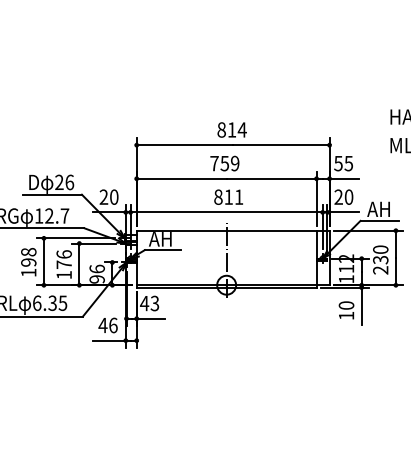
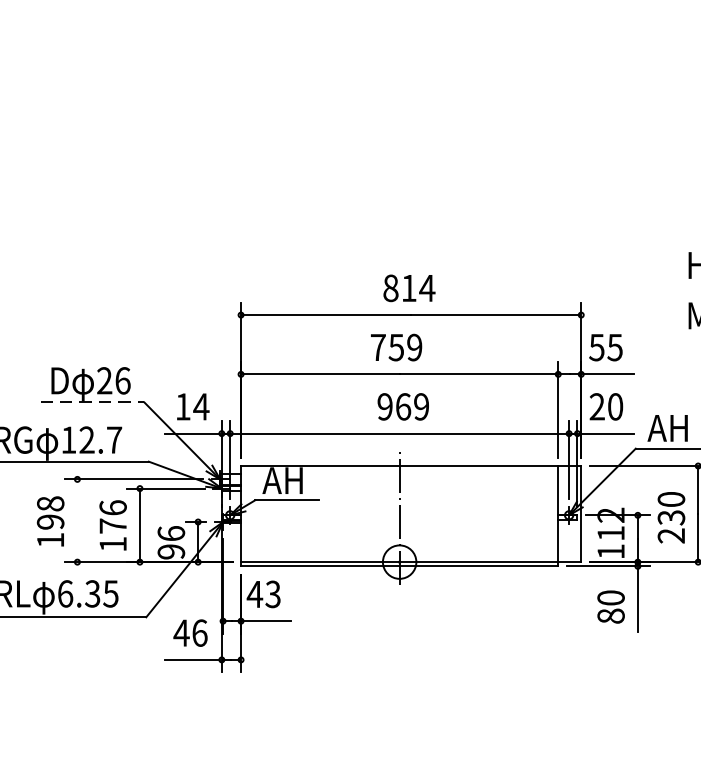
line: (52, 194) -> (92, 402), solid -> dashed
text: (108, 196) -> (191, 405), 20 -> 14
text: (228, 196) -> (402, 405), 811 -> 969
line: (43, 261) -> (76, 520), removed
text: (346, 315) -> (611, 615), 10 -> 80

